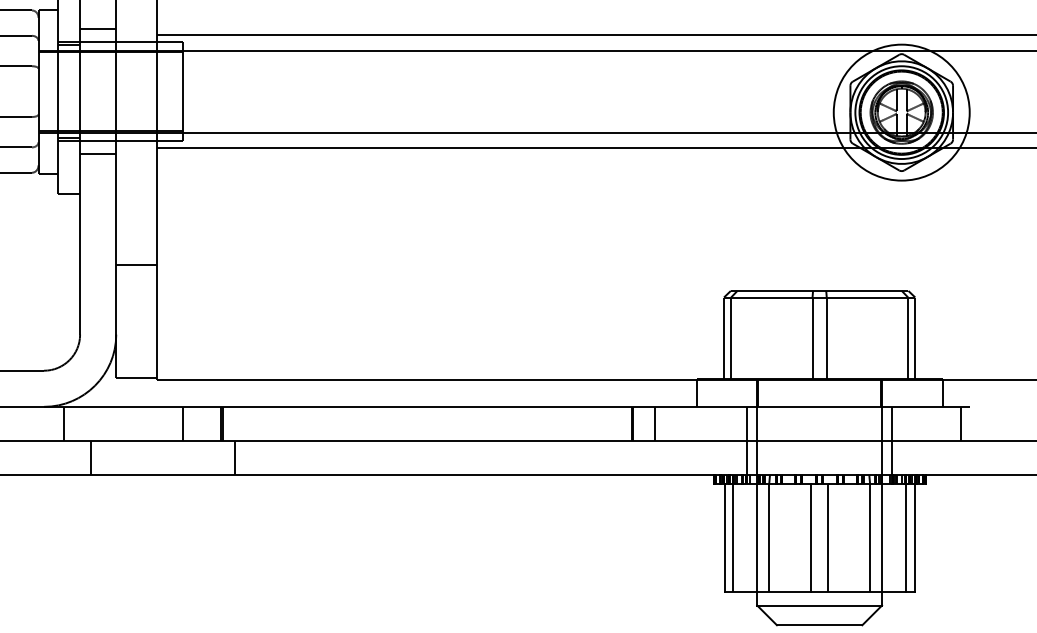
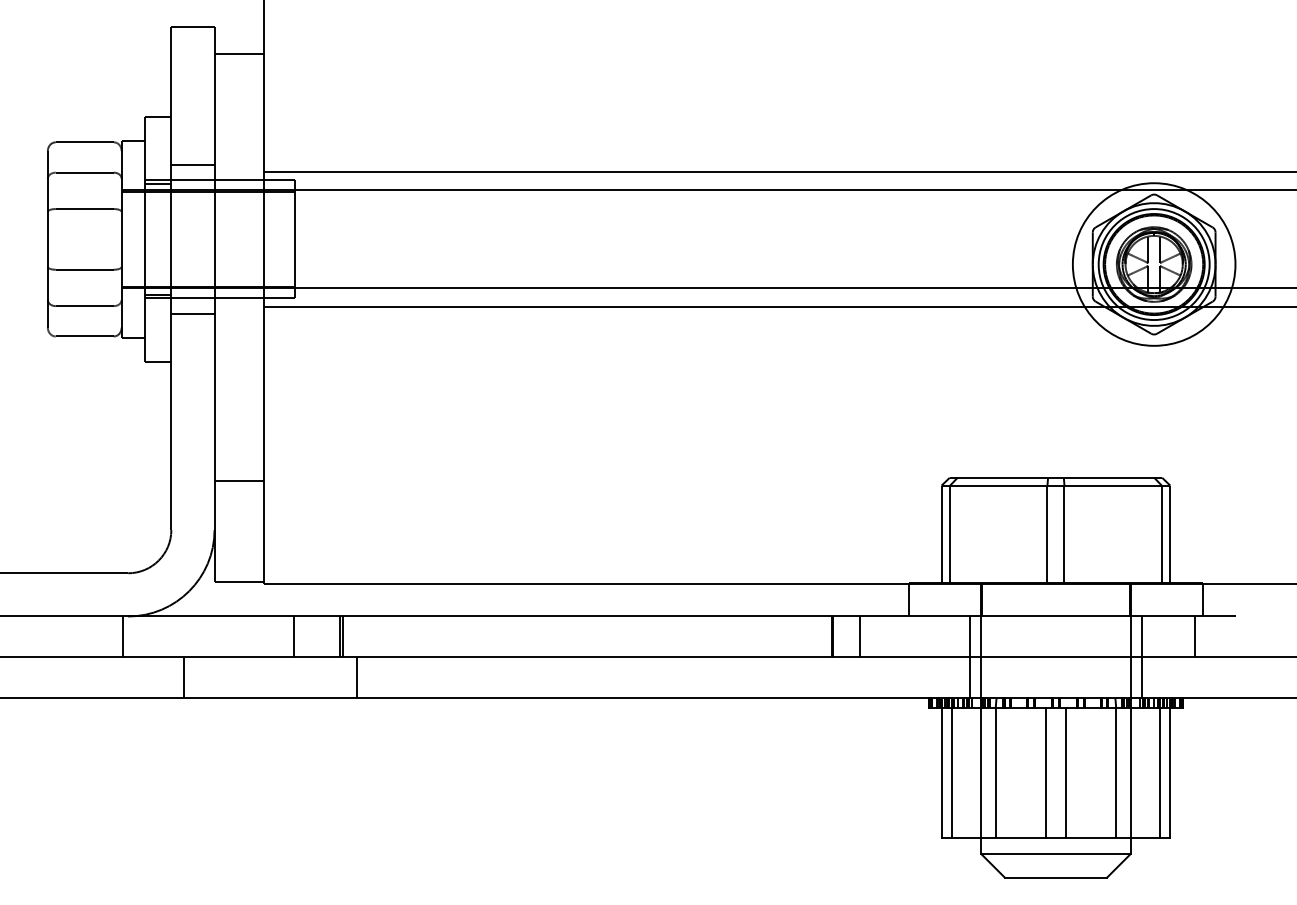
line: (136, 264) -> (238, 480), moved
line: (64, 423) -> (123, 636), moved
line: (960, 423) -> (1194, 636), moved

